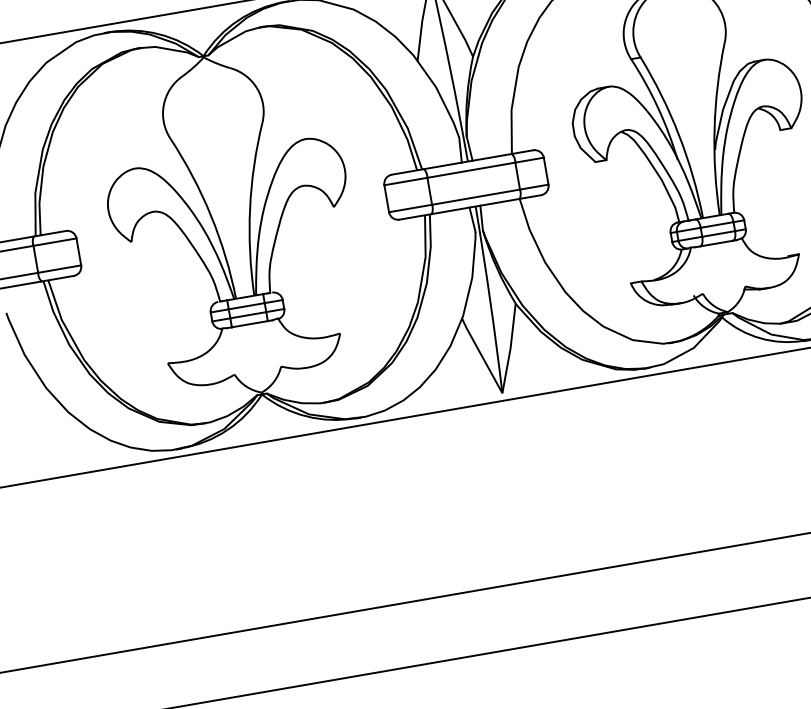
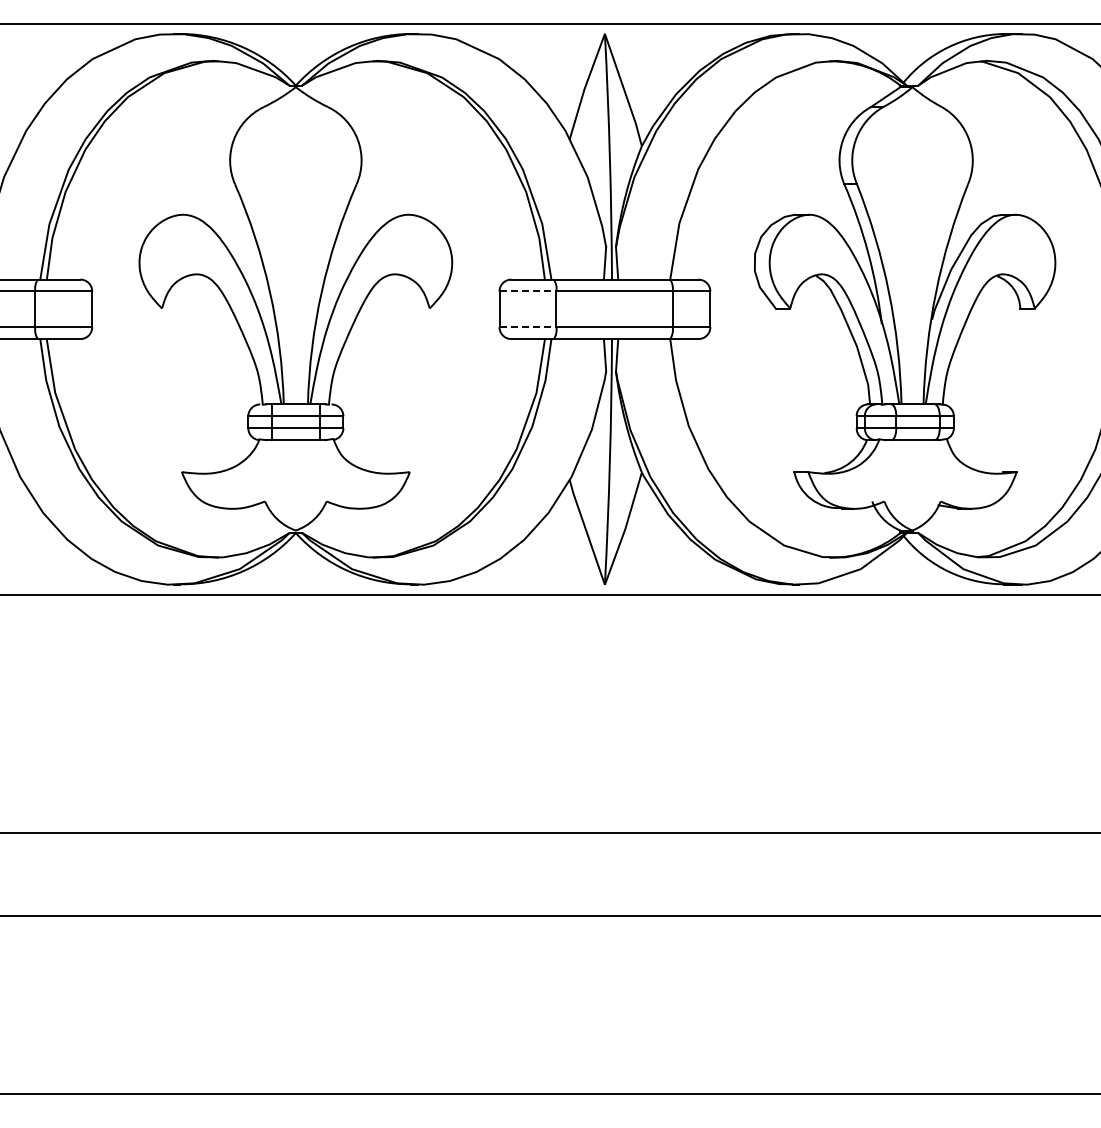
line: (406, 181) -> (528, 291), solid -> dashed
line: (411, 208) -> (528, 327), solid -> dashed

